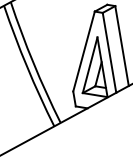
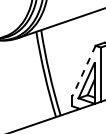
line: (84, 52) -> (84, 71), solid -> dashed

